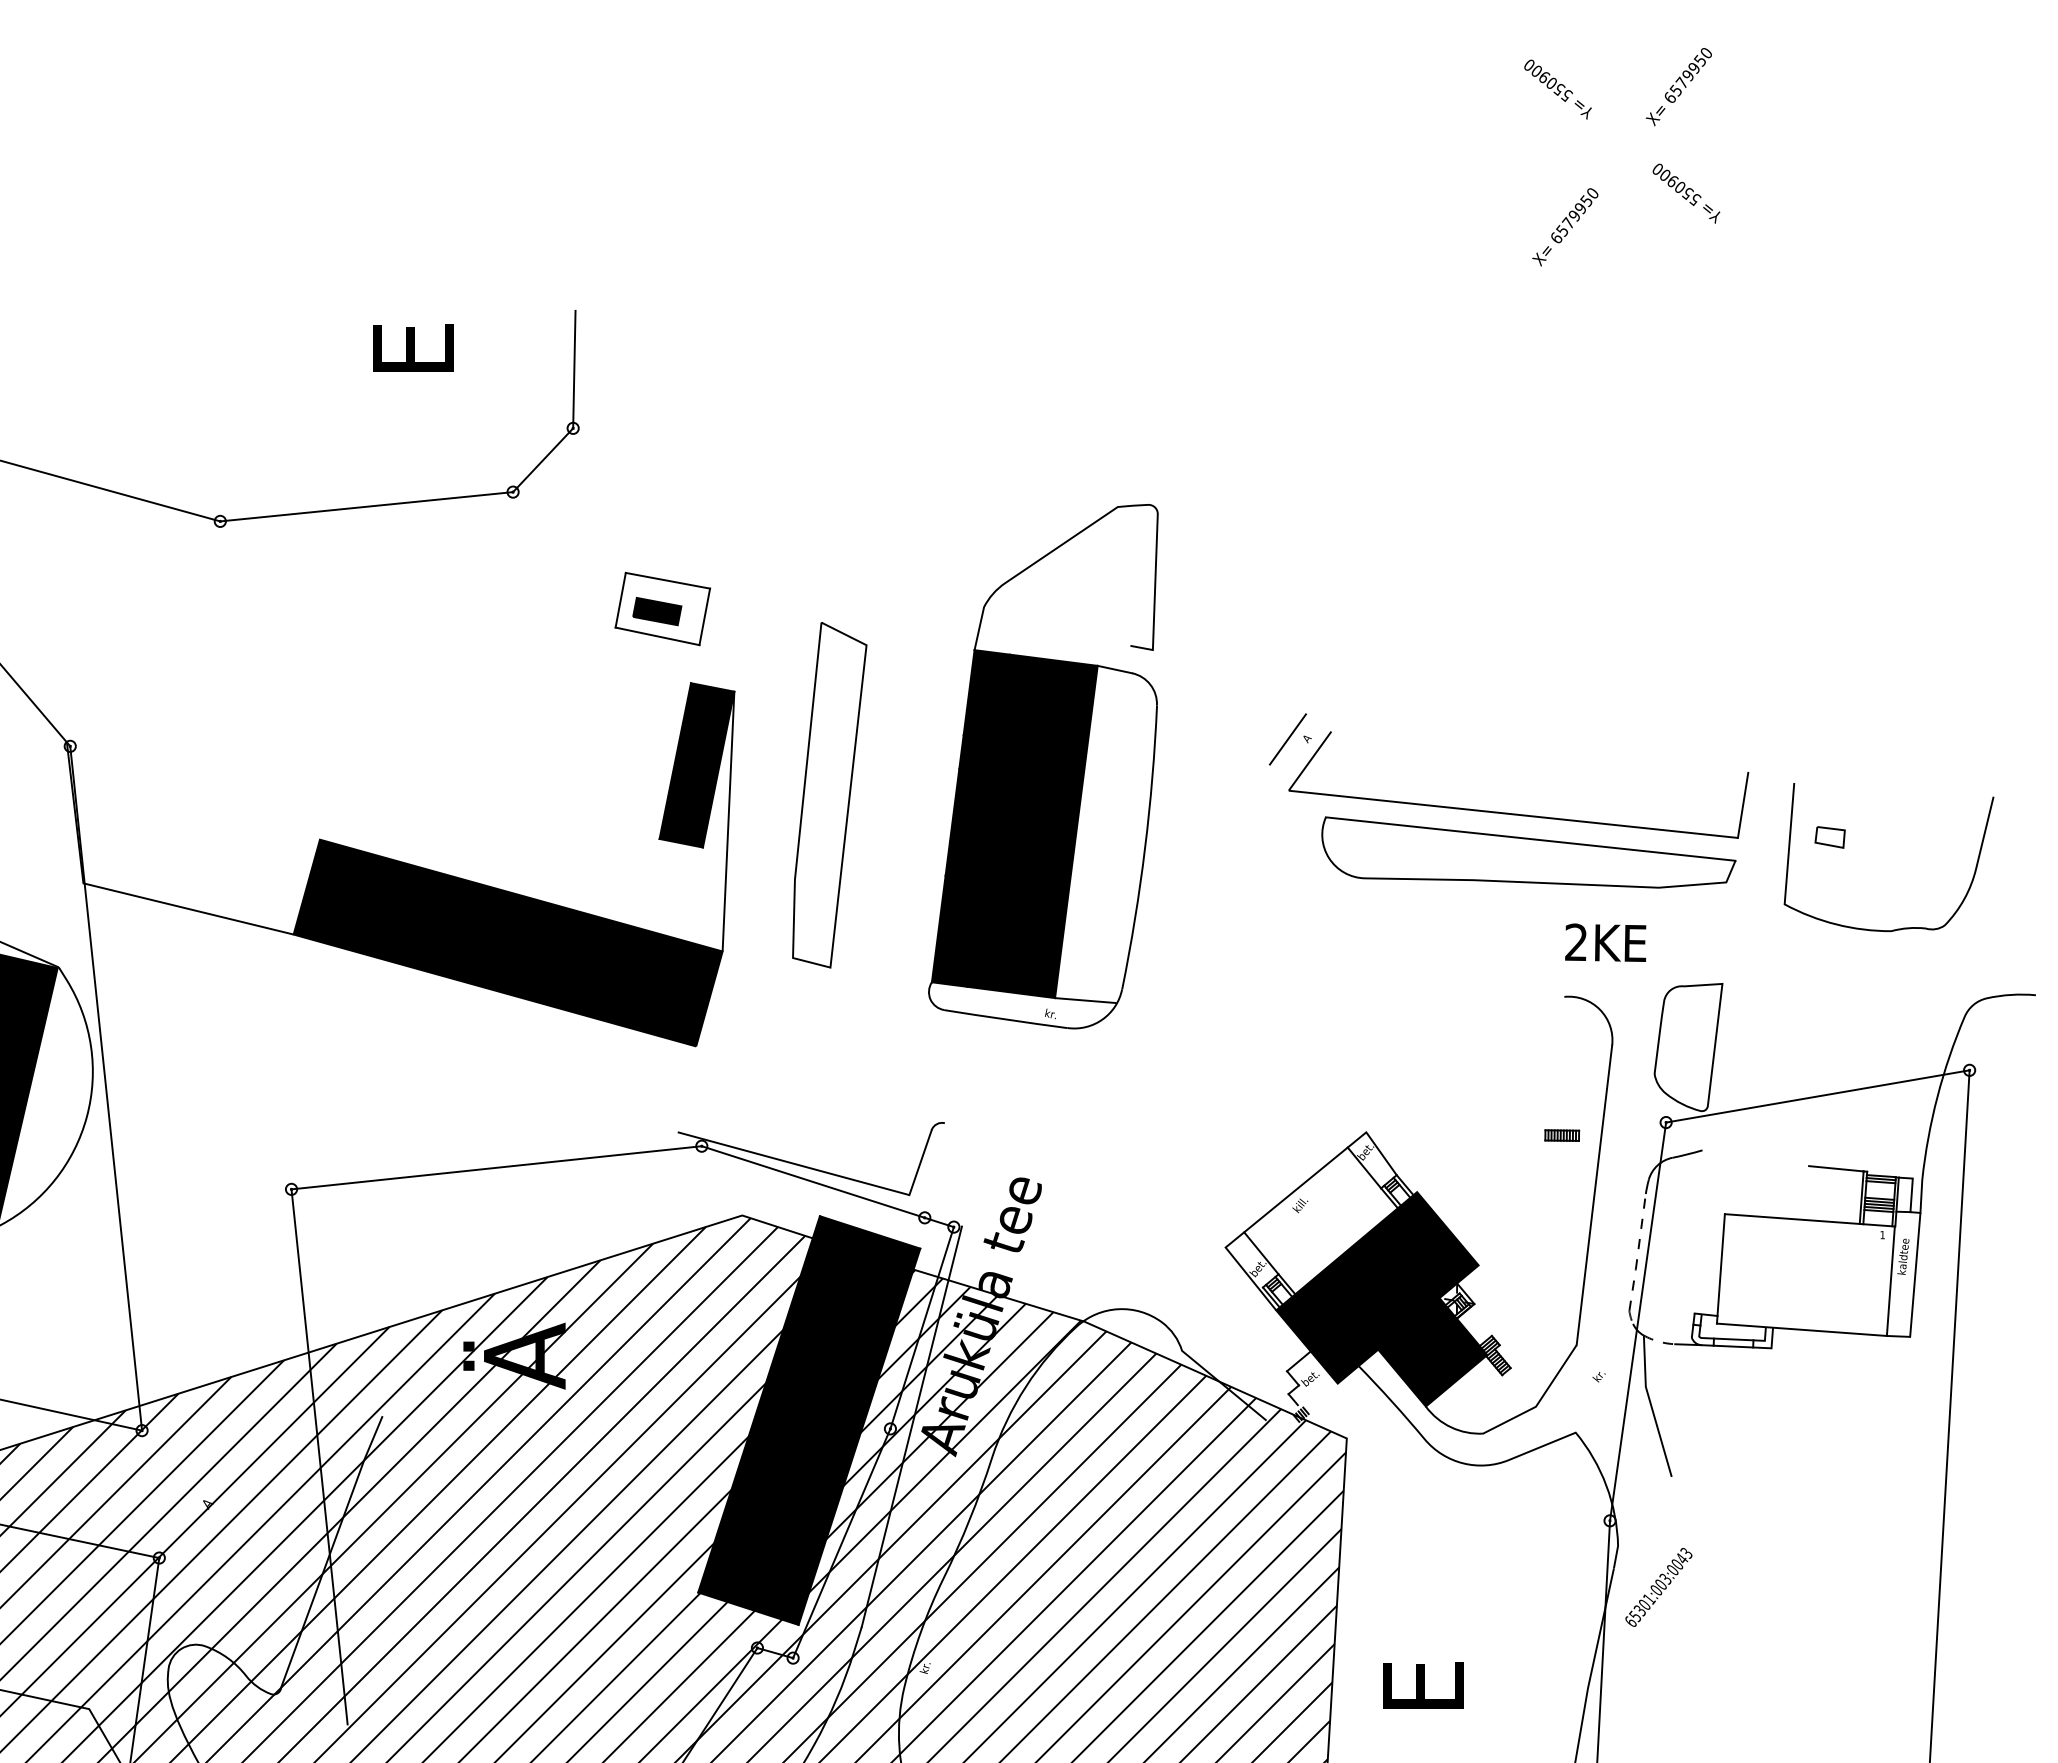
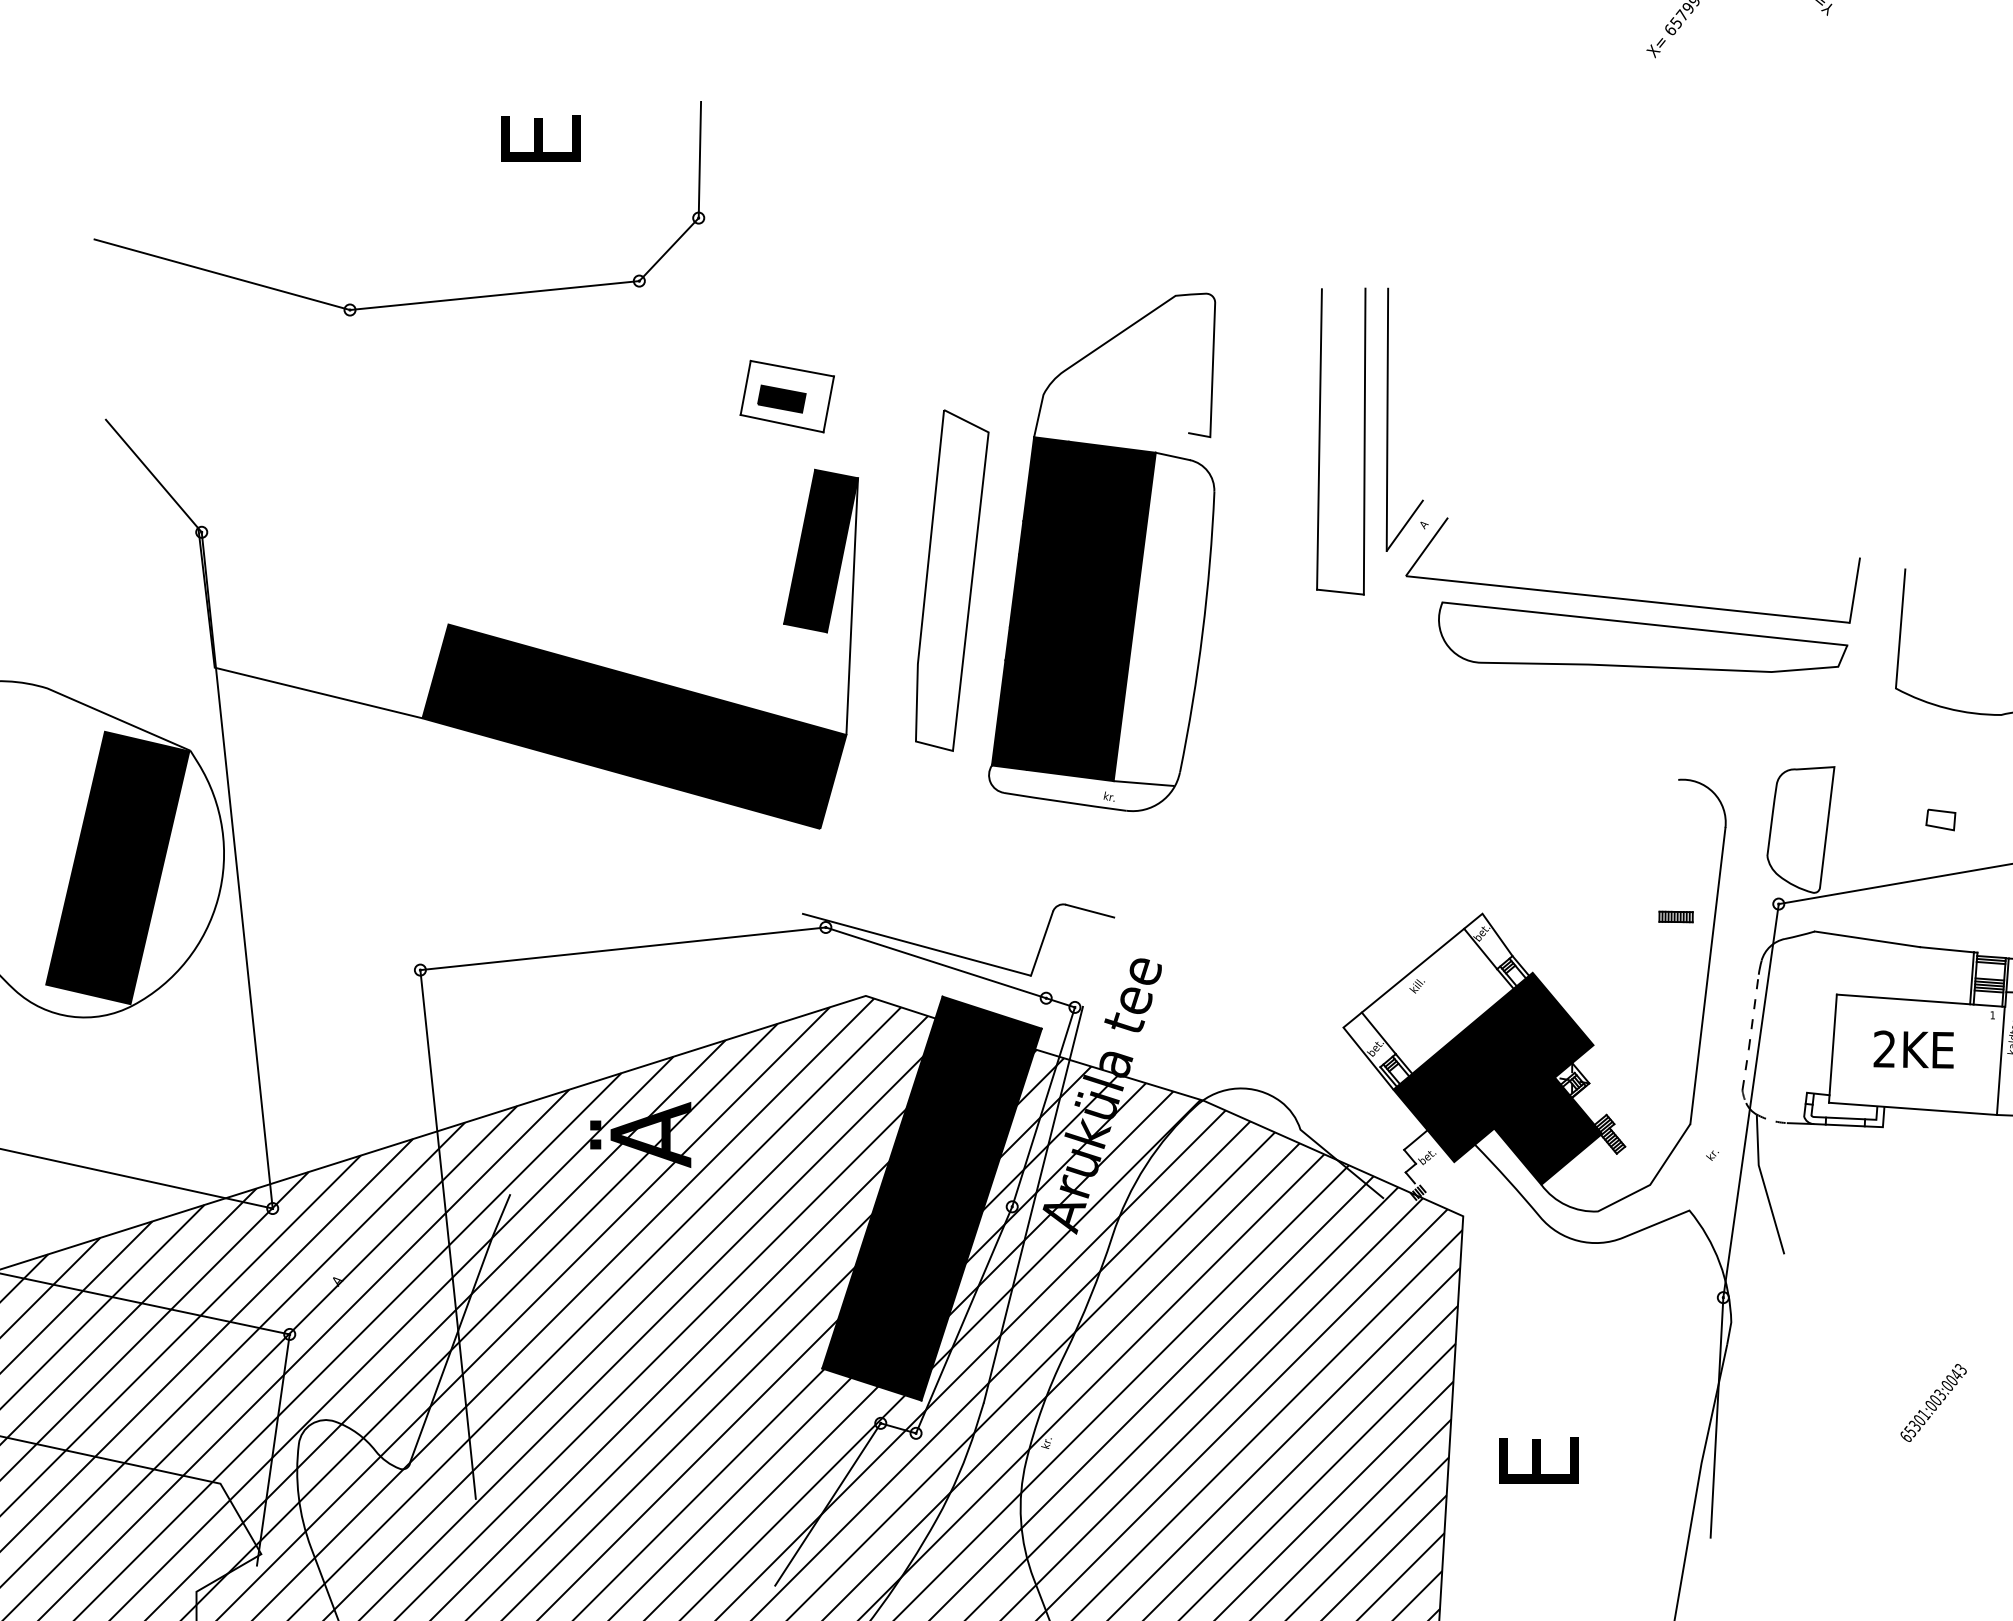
line: (1269, 632) -> (1386, 419), added
part: (1202, 654) -> (1320, 441), added
part: (1043, 766) -> (1102, 552), moved
part: (1829, 837) -> (1940, 820), moved
text: (1605, 942) -> (1913, 1049), moved
line: (968, 1129) -> (1089, 910), added
line: (1755, 1158) -> (1867, 939), added
text: (1658, 1587) -> (1933, 1403), moved

